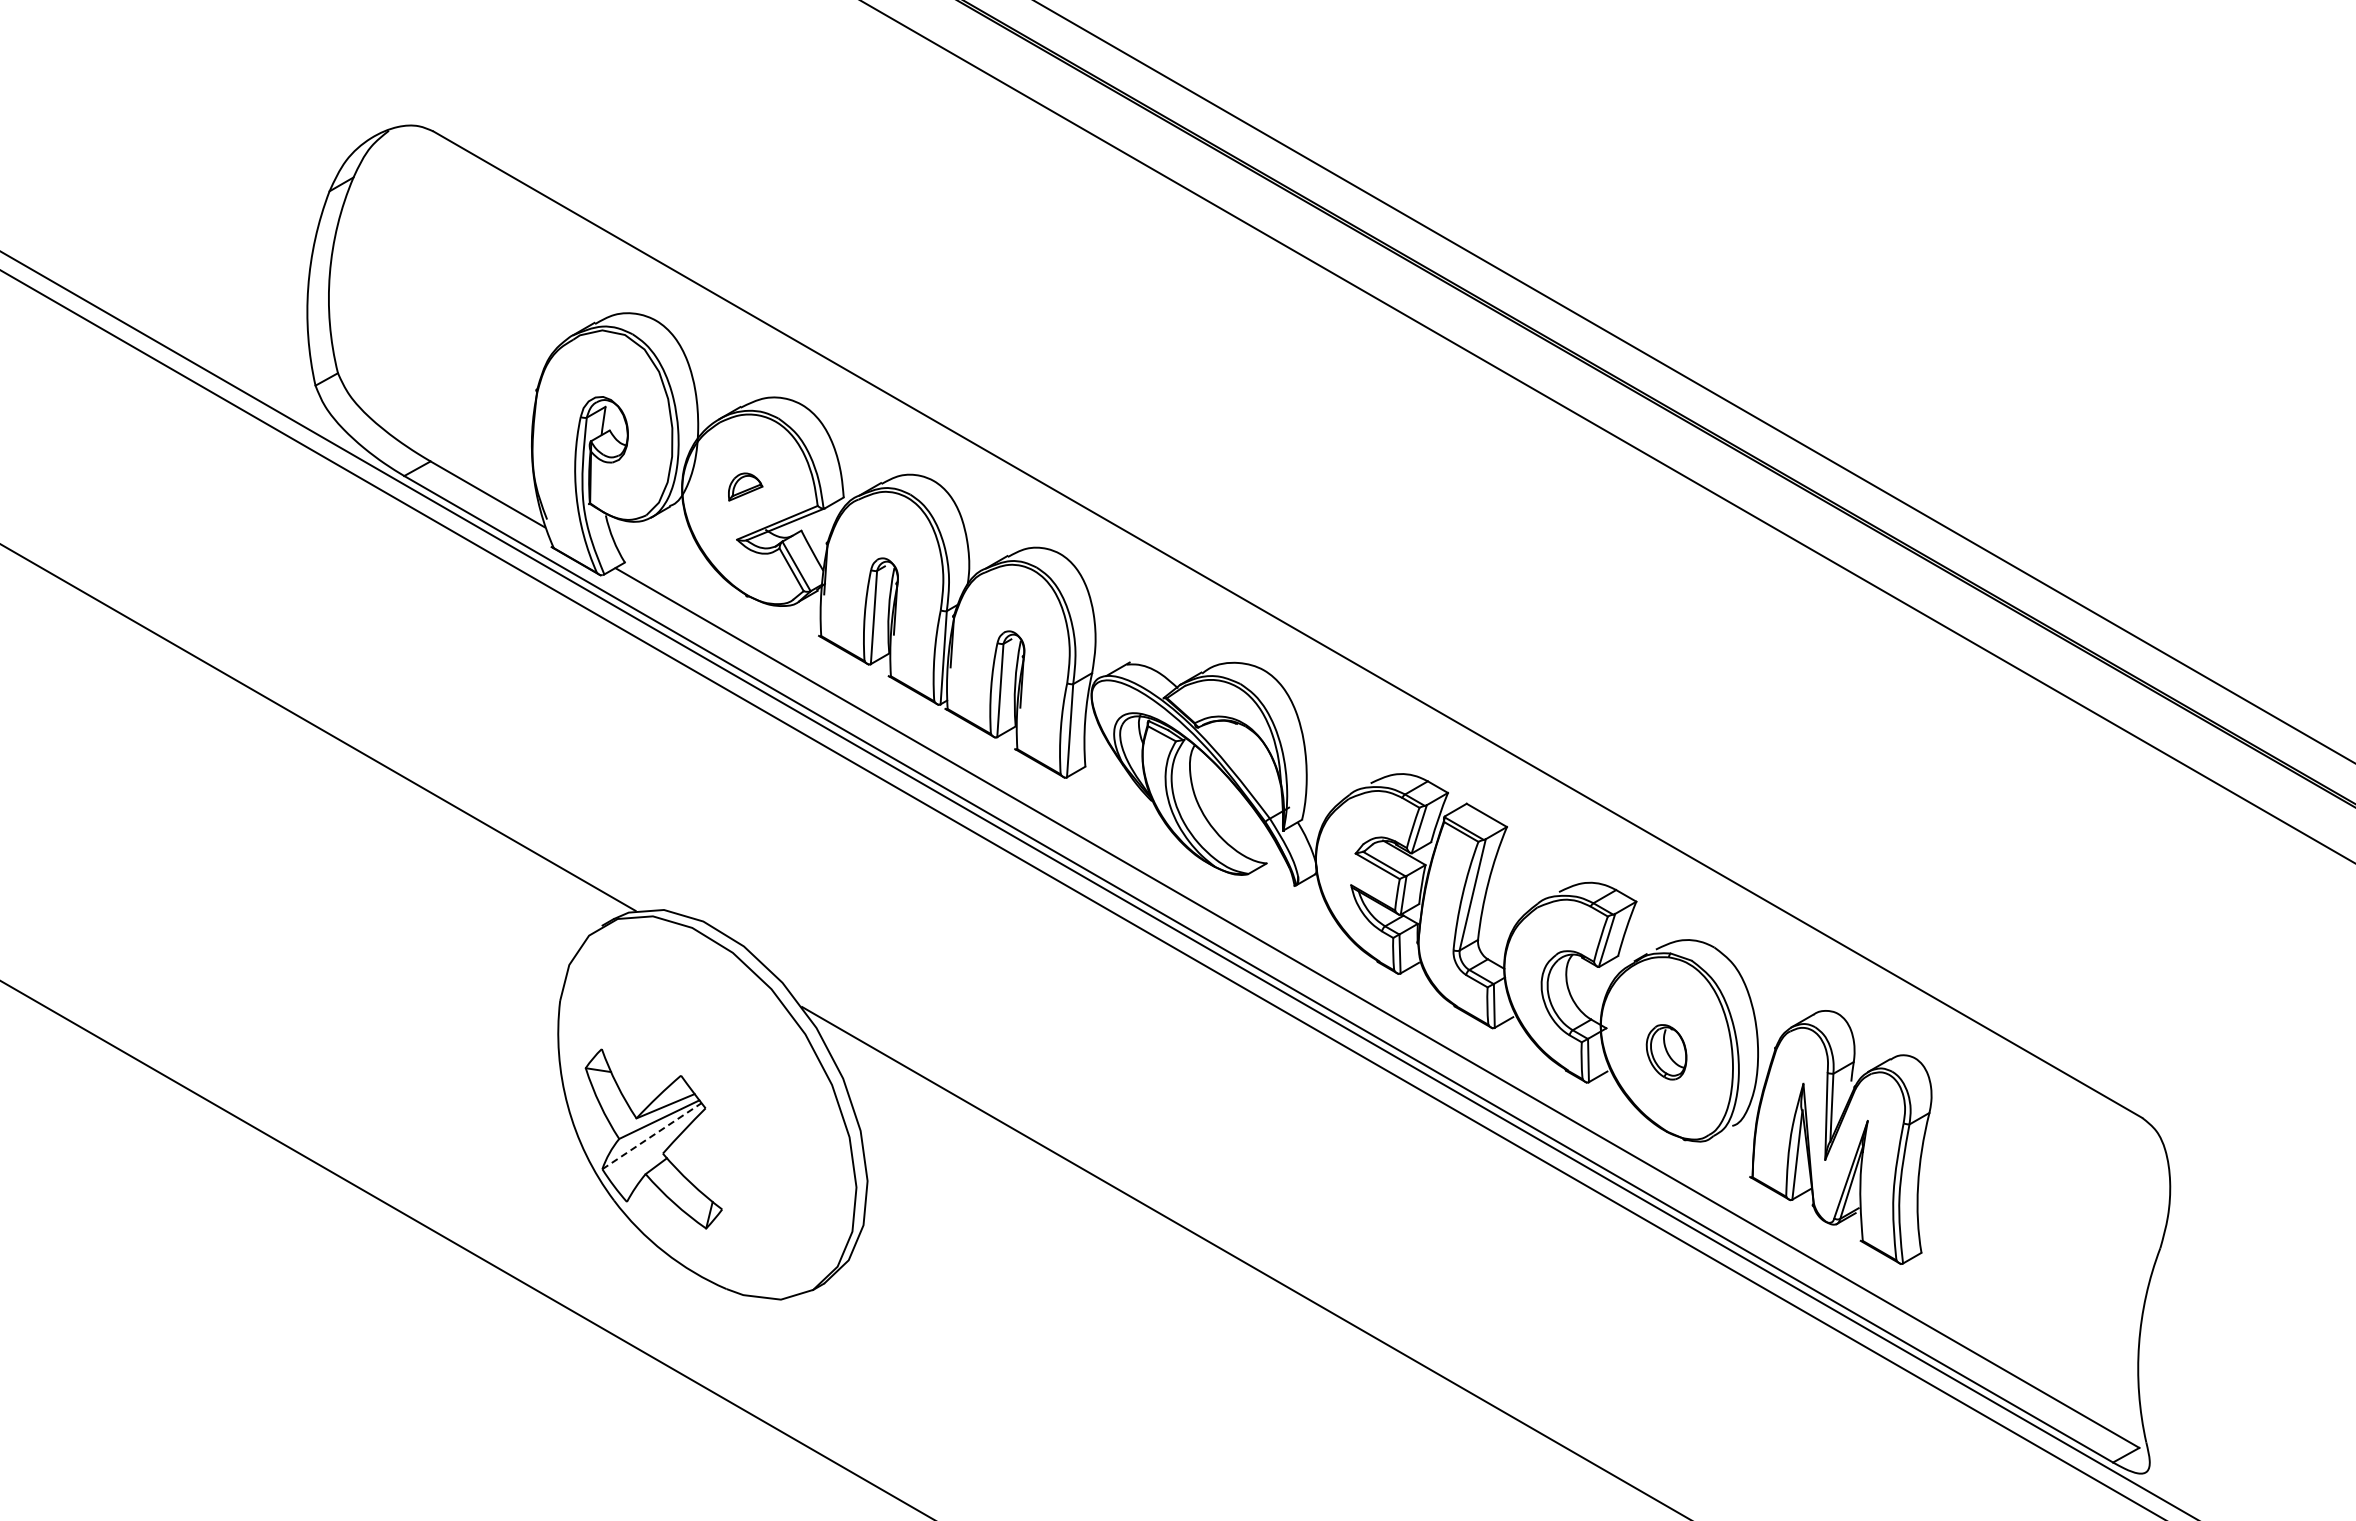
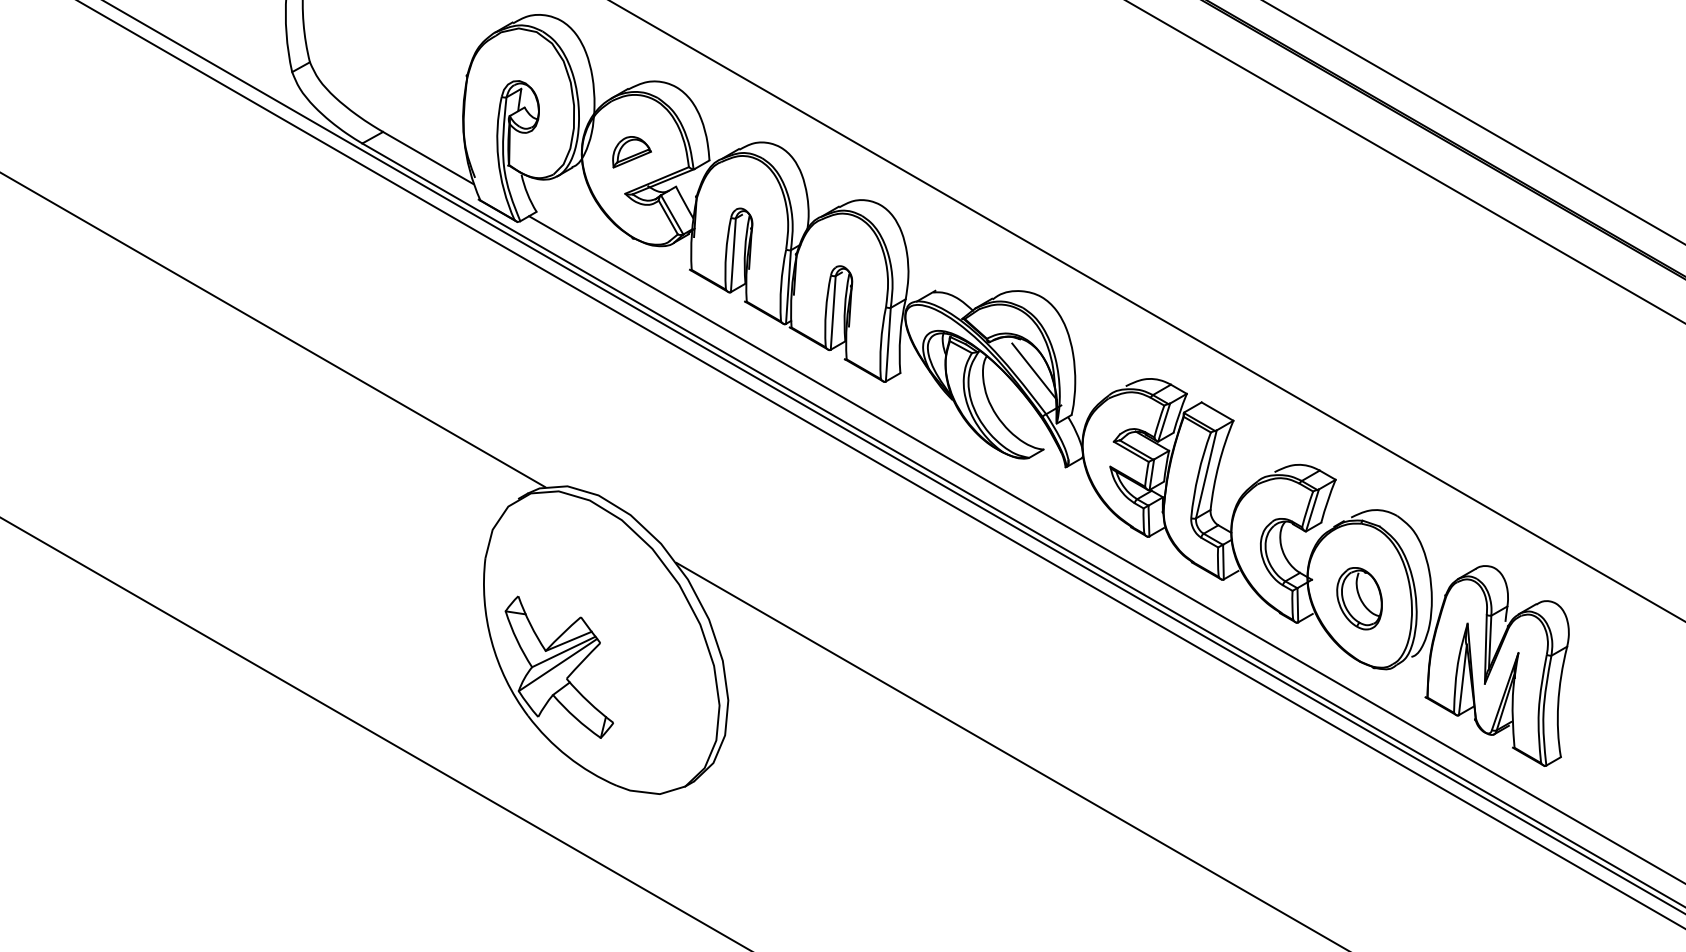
part: (745, 486) -> (631, 151), size x1.43
line: (1255, 764) -> (1034, 371), added
part: (1666, 1052) -> (1359, 598), size x1.43
line: (651, 1136) -> (557, 665), dashed -> solid

